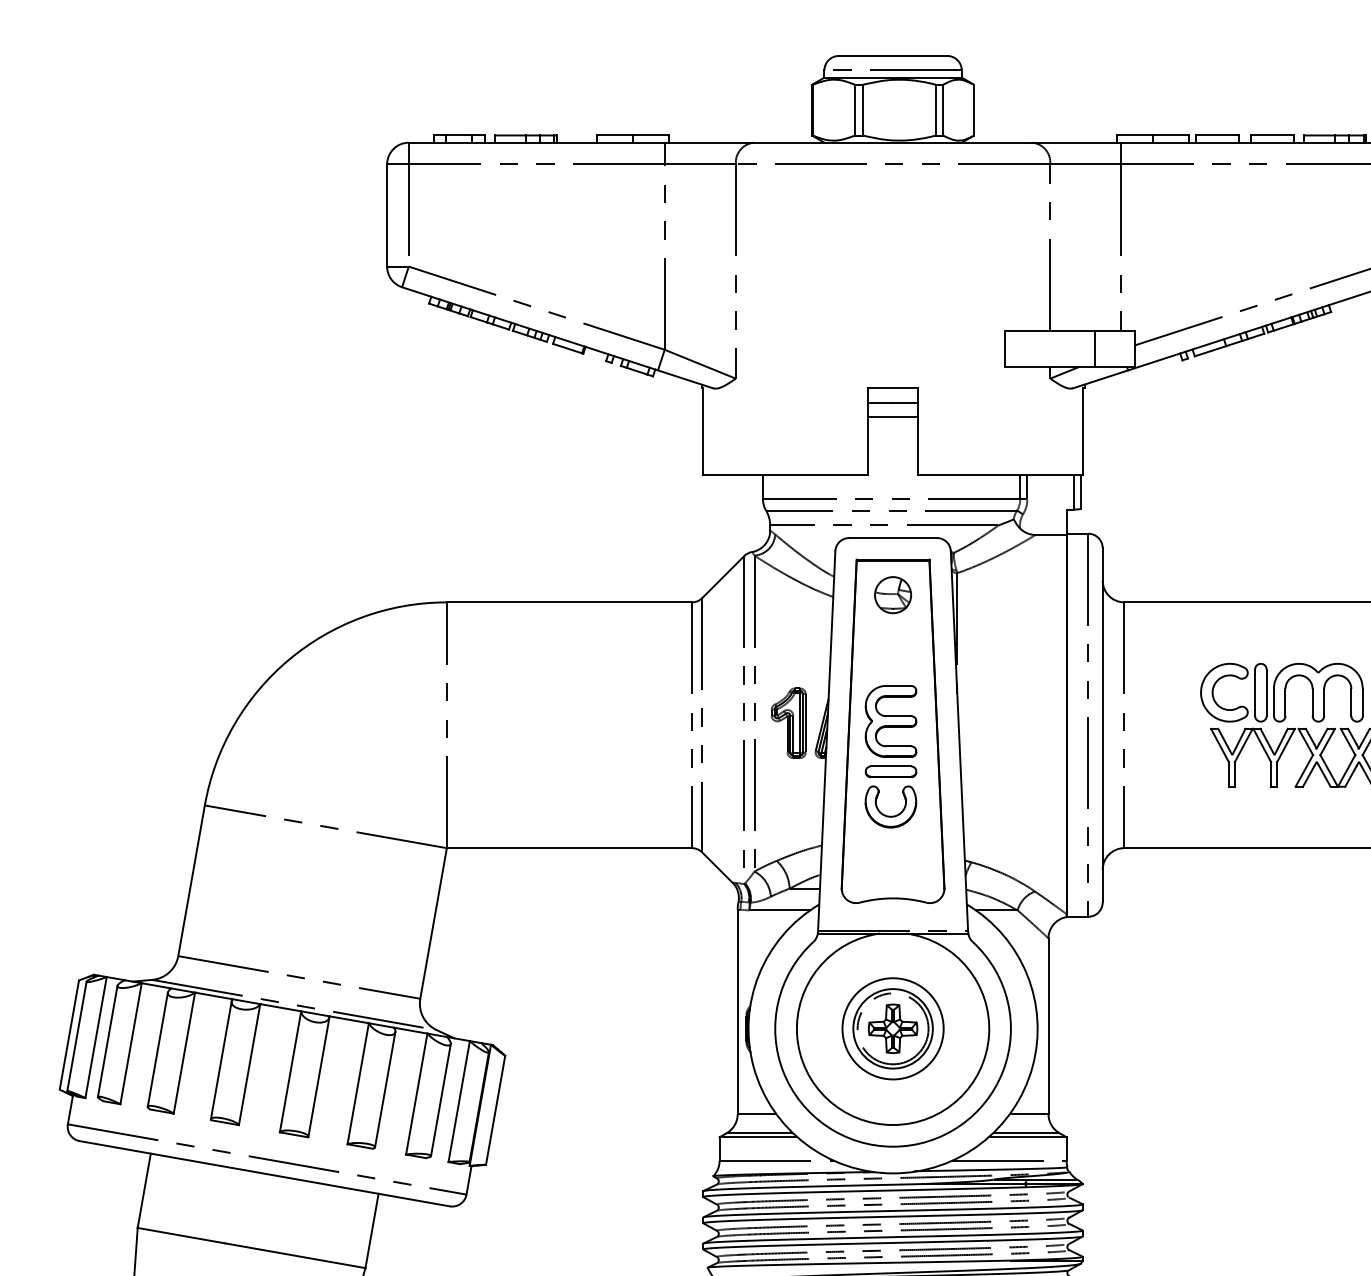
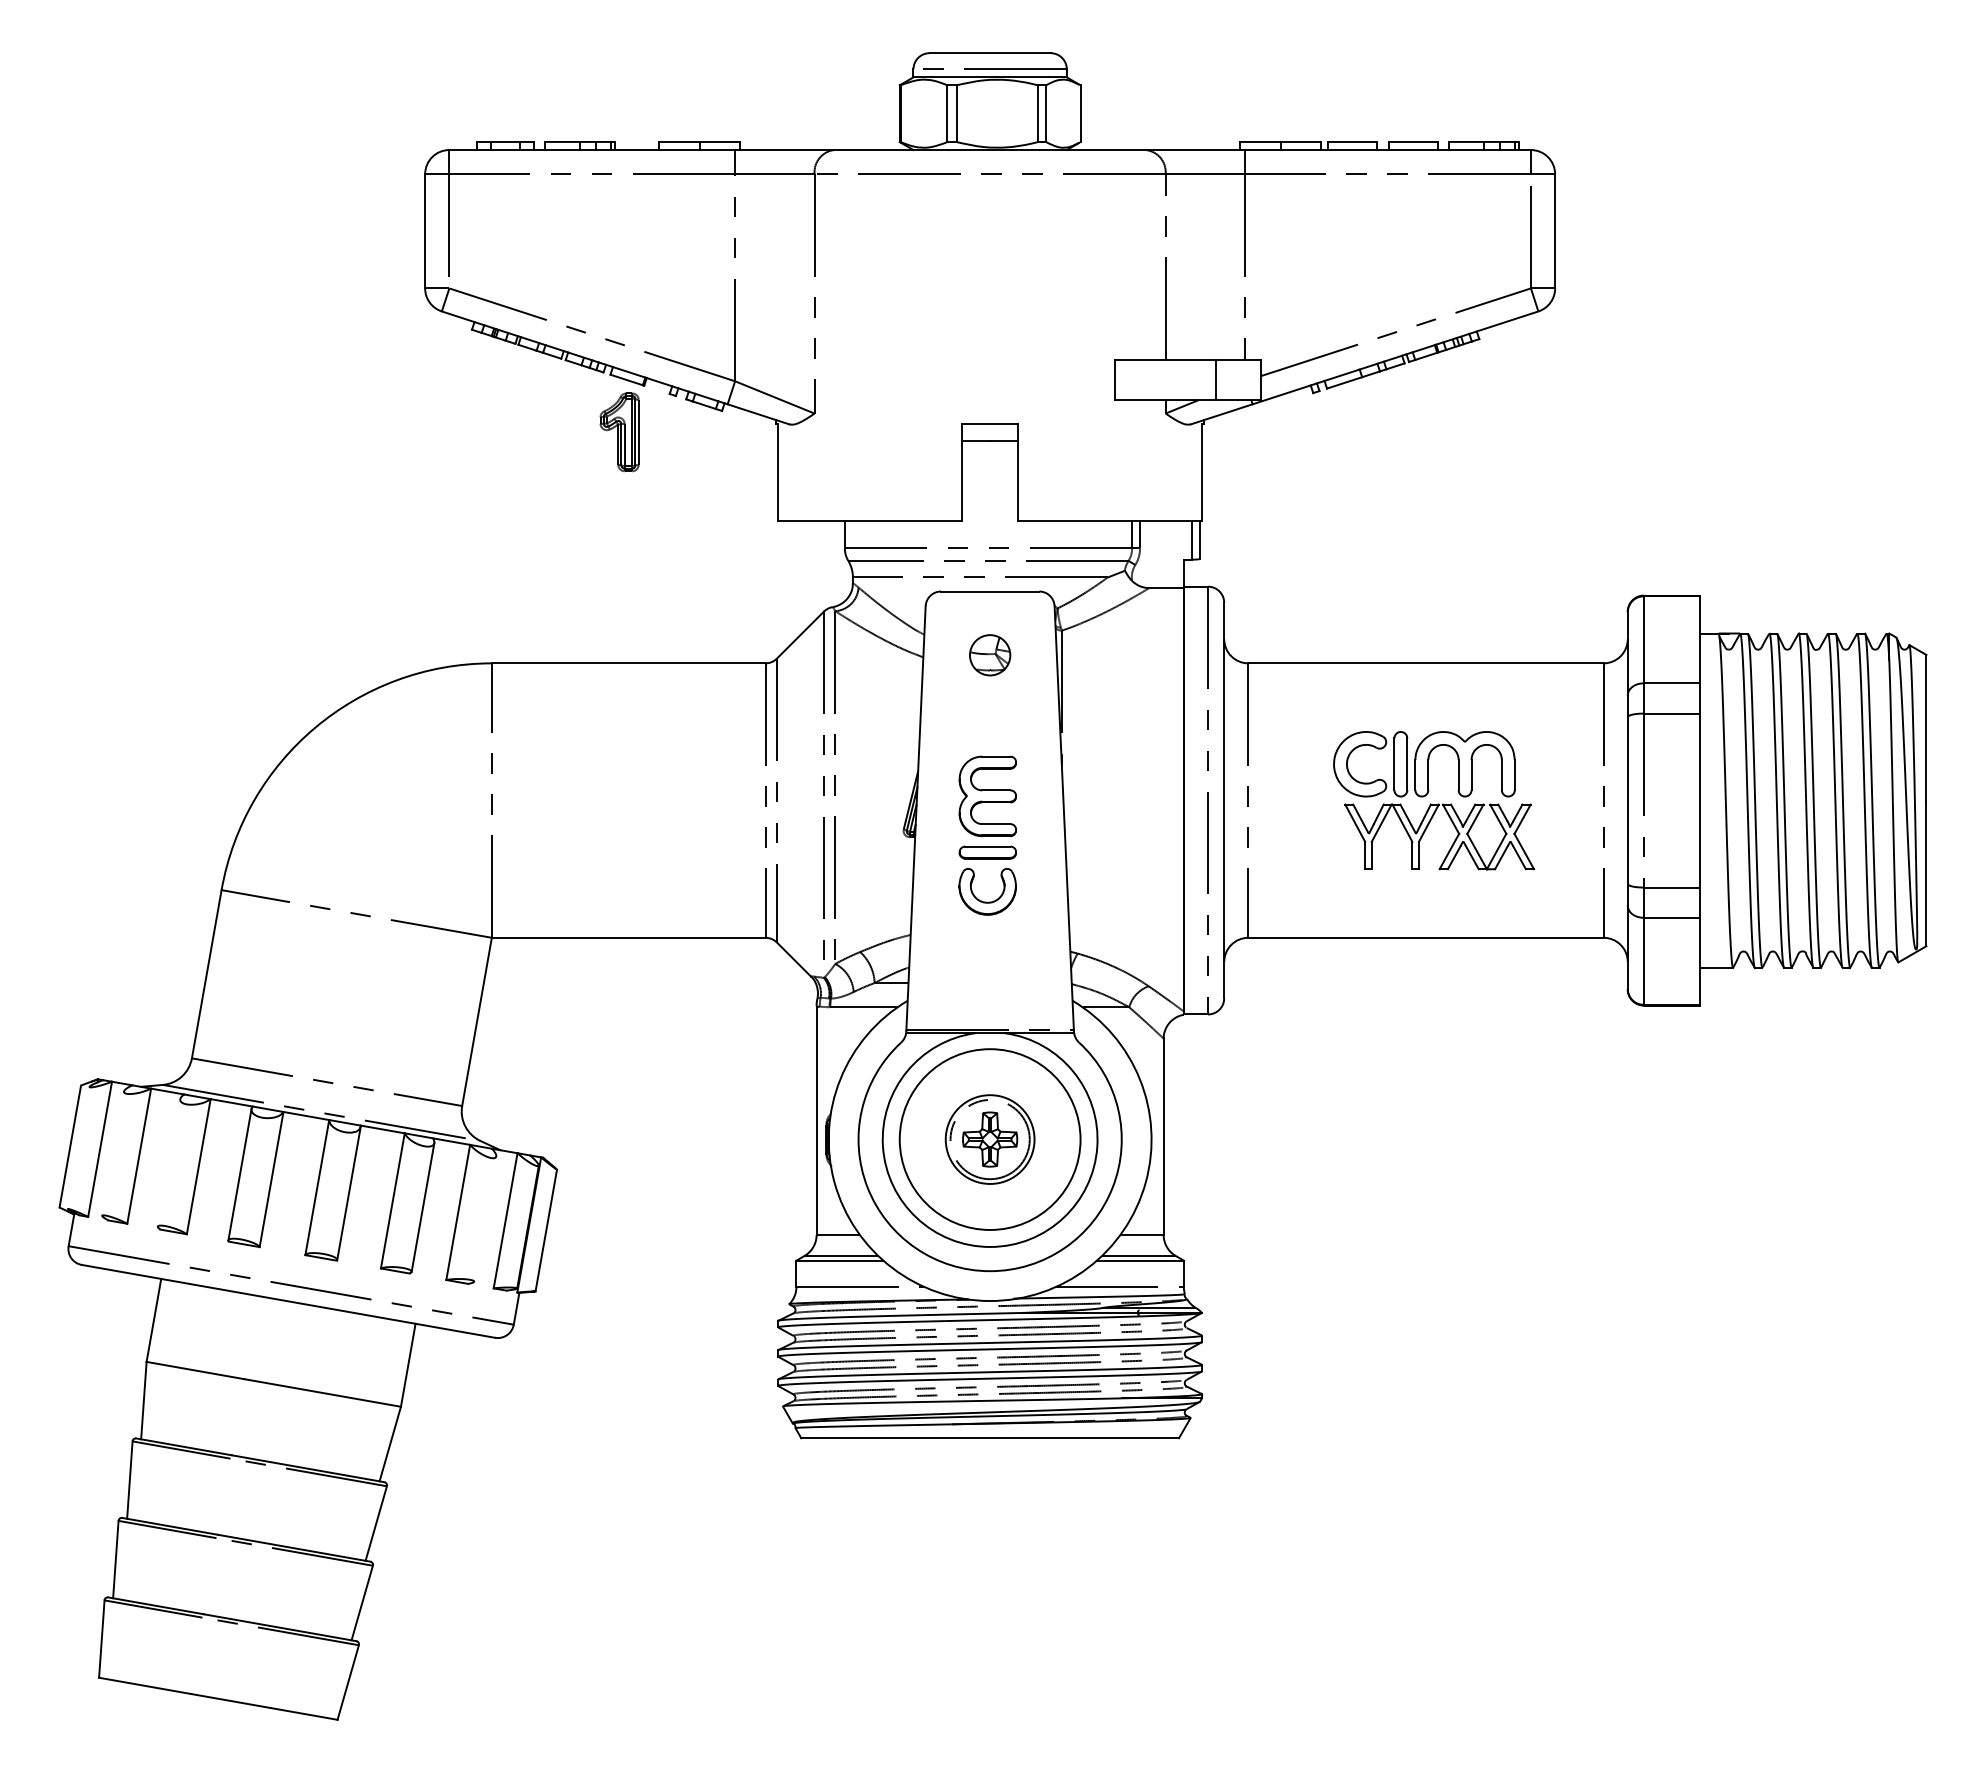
line: (892, 417) -> (989, 456), removed
part: (788, 723) -> (619, 432), moved
part: (892, 731) -> (989, 807), removed
circle: (892, 1028) -> (989, 1139), size x1.6
line: (76, 1035) -> (78, 1147), removed
line: (108, 1041) -> (113, 1153), removed
line: (157, 1049) -> (168, 1162), removed
line: (441, 1099) -> (485, 1218), removed

